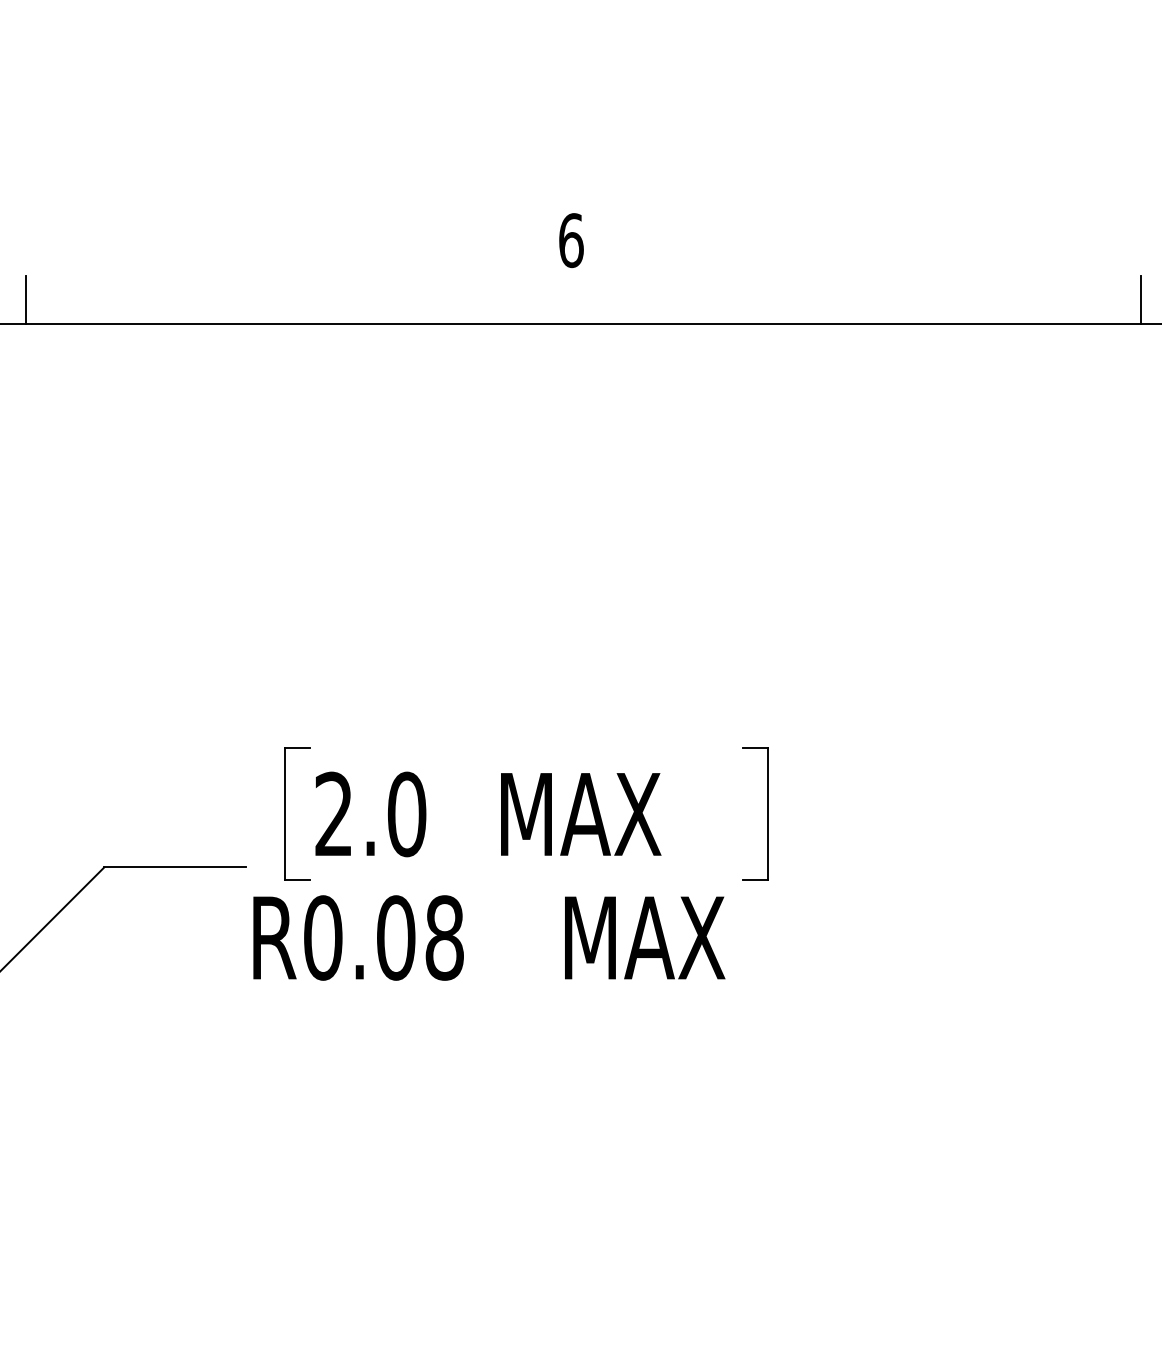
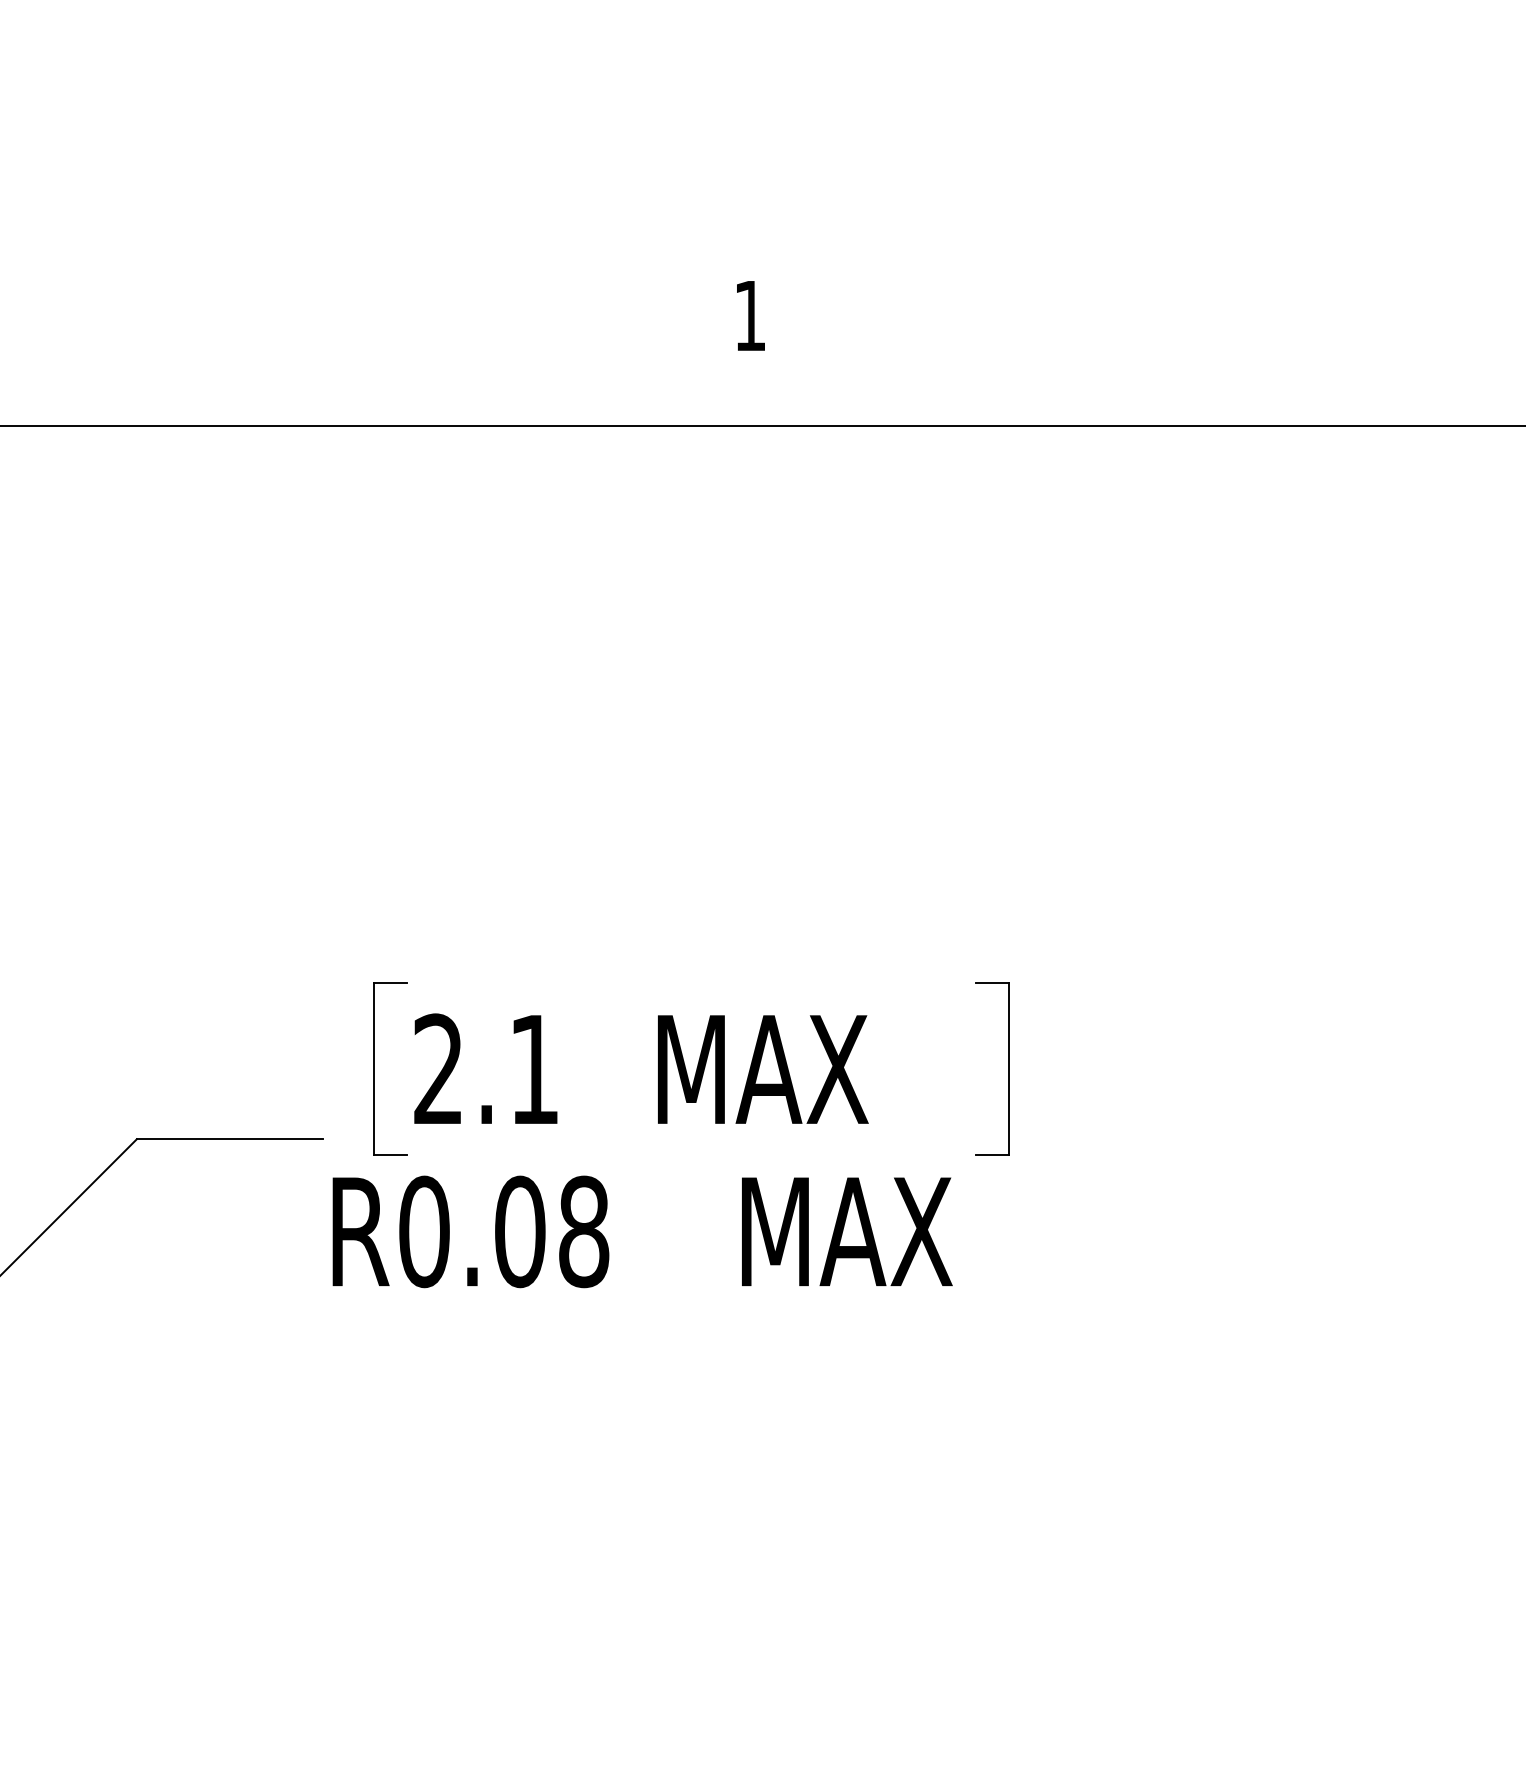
text: (571, 240) -> (750, 315), 6 -> 1
line: (26, 299) -> (34, 393), removed
line: (1141, 299) -> (1498, 393), removed
text: (407, 814) -> (534, 1069), 2.0 -> 2.1

